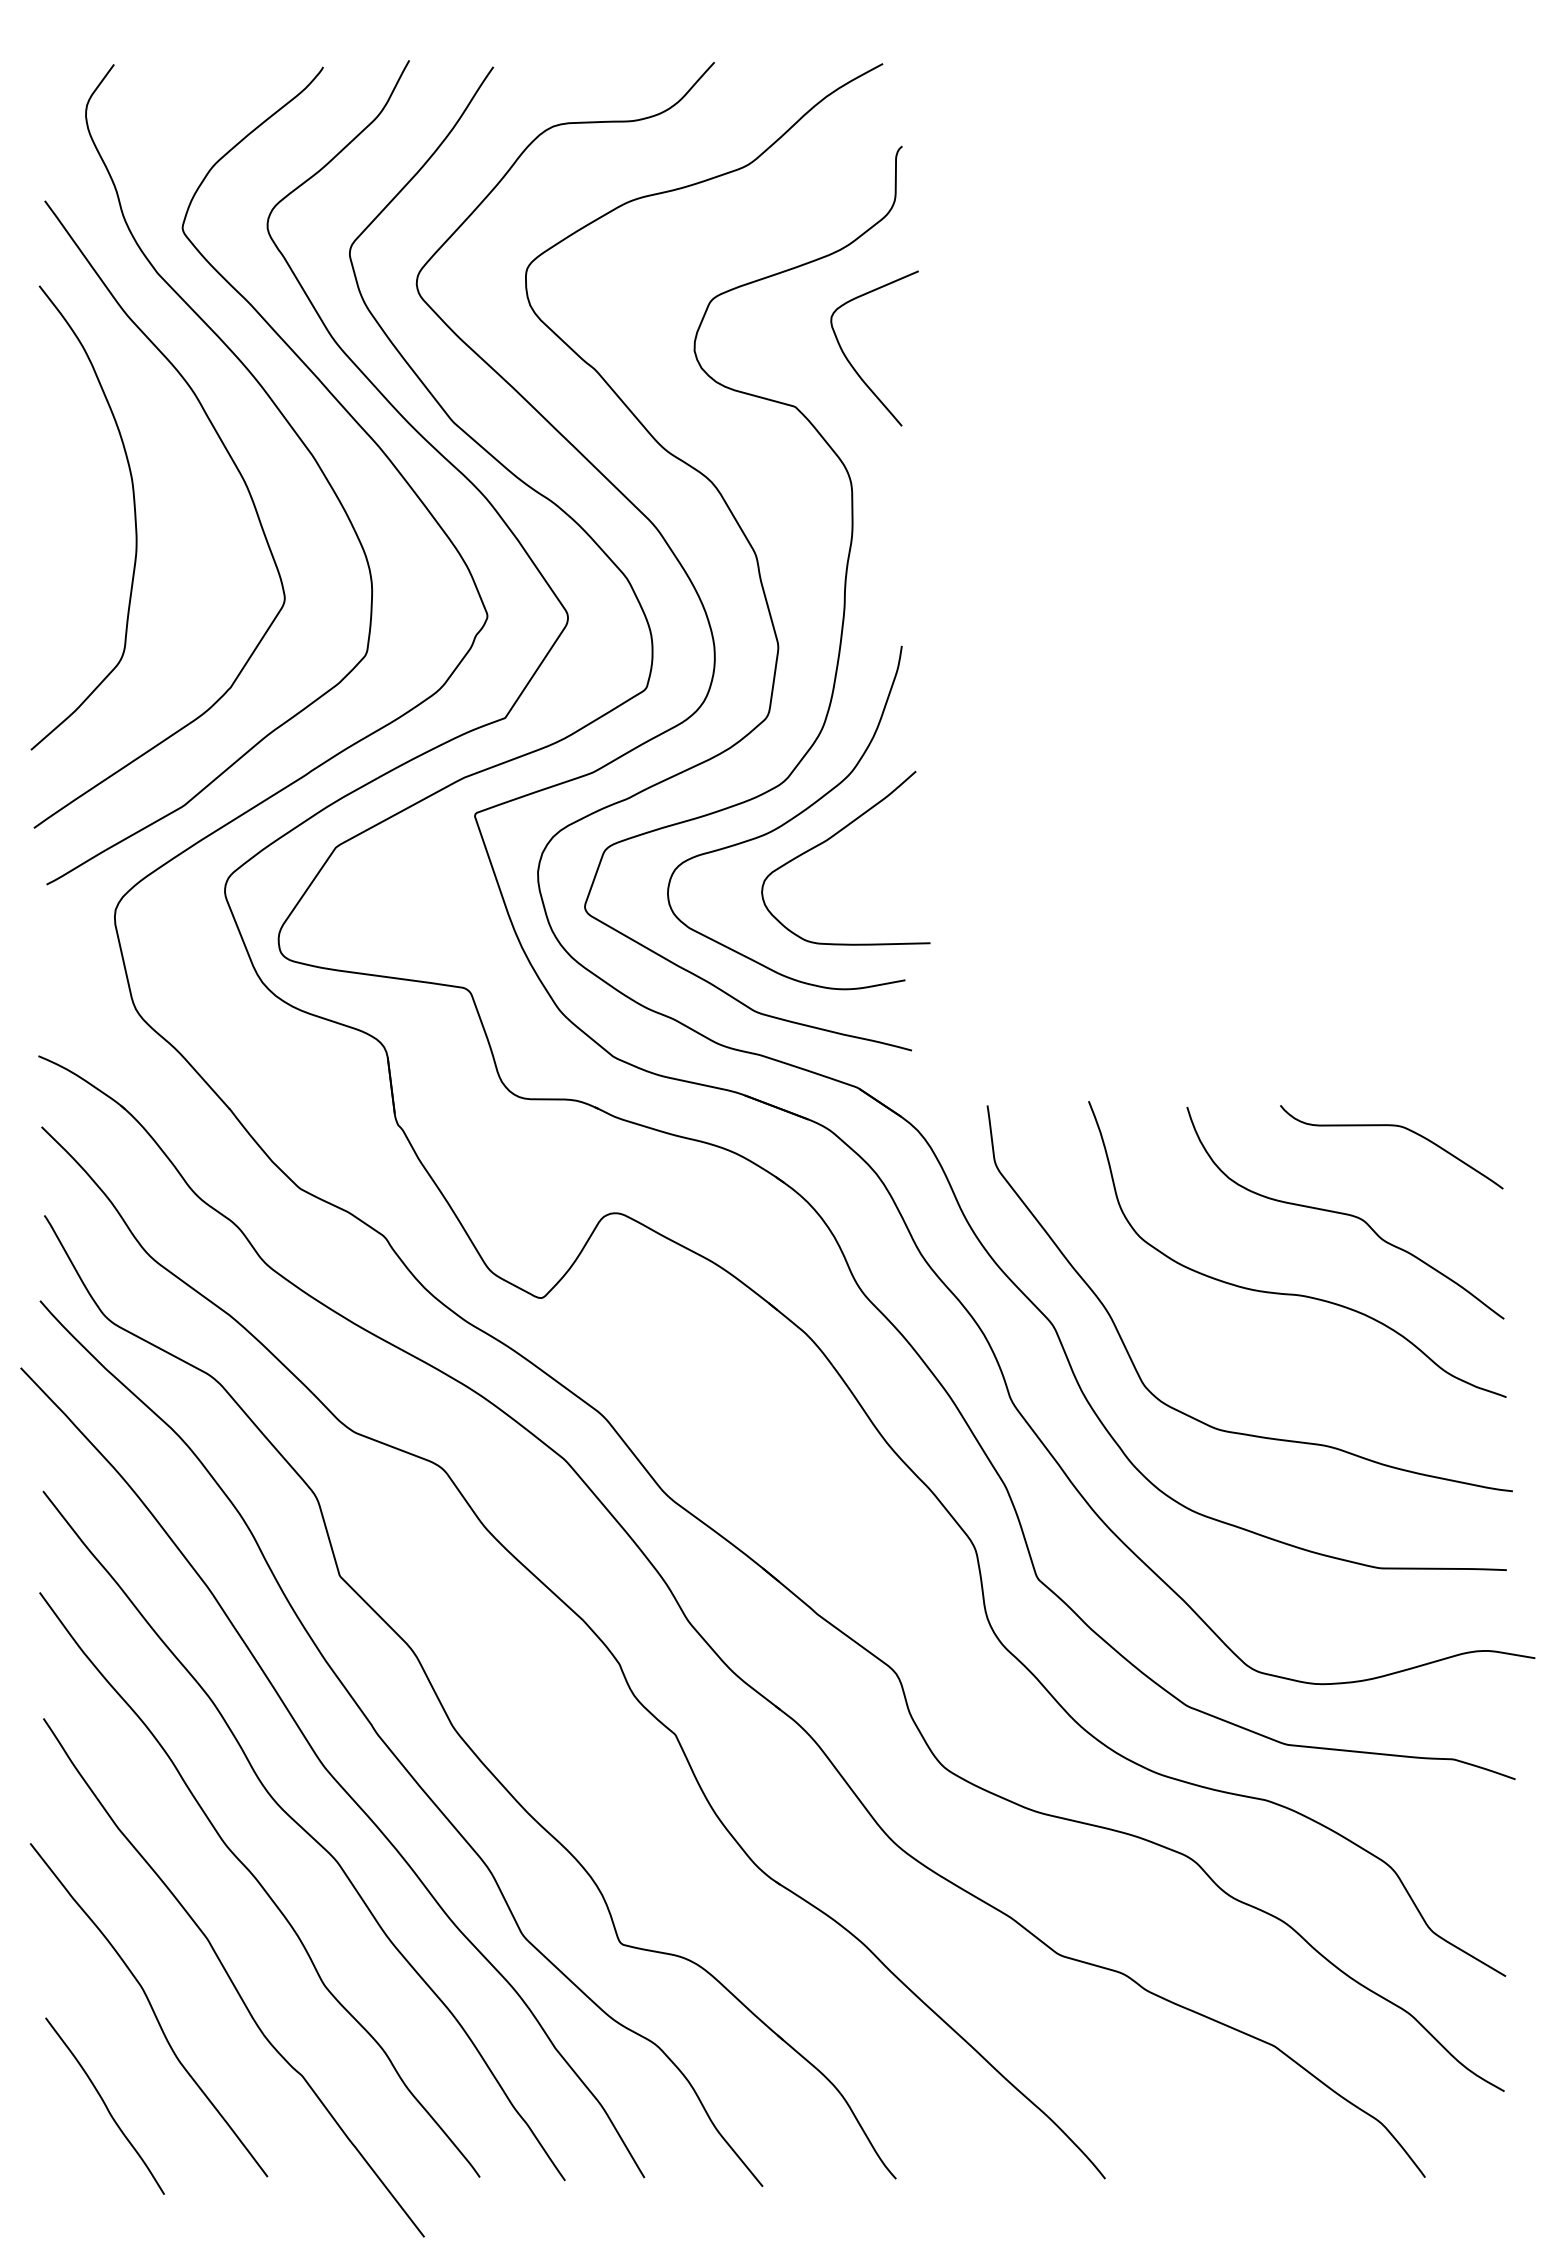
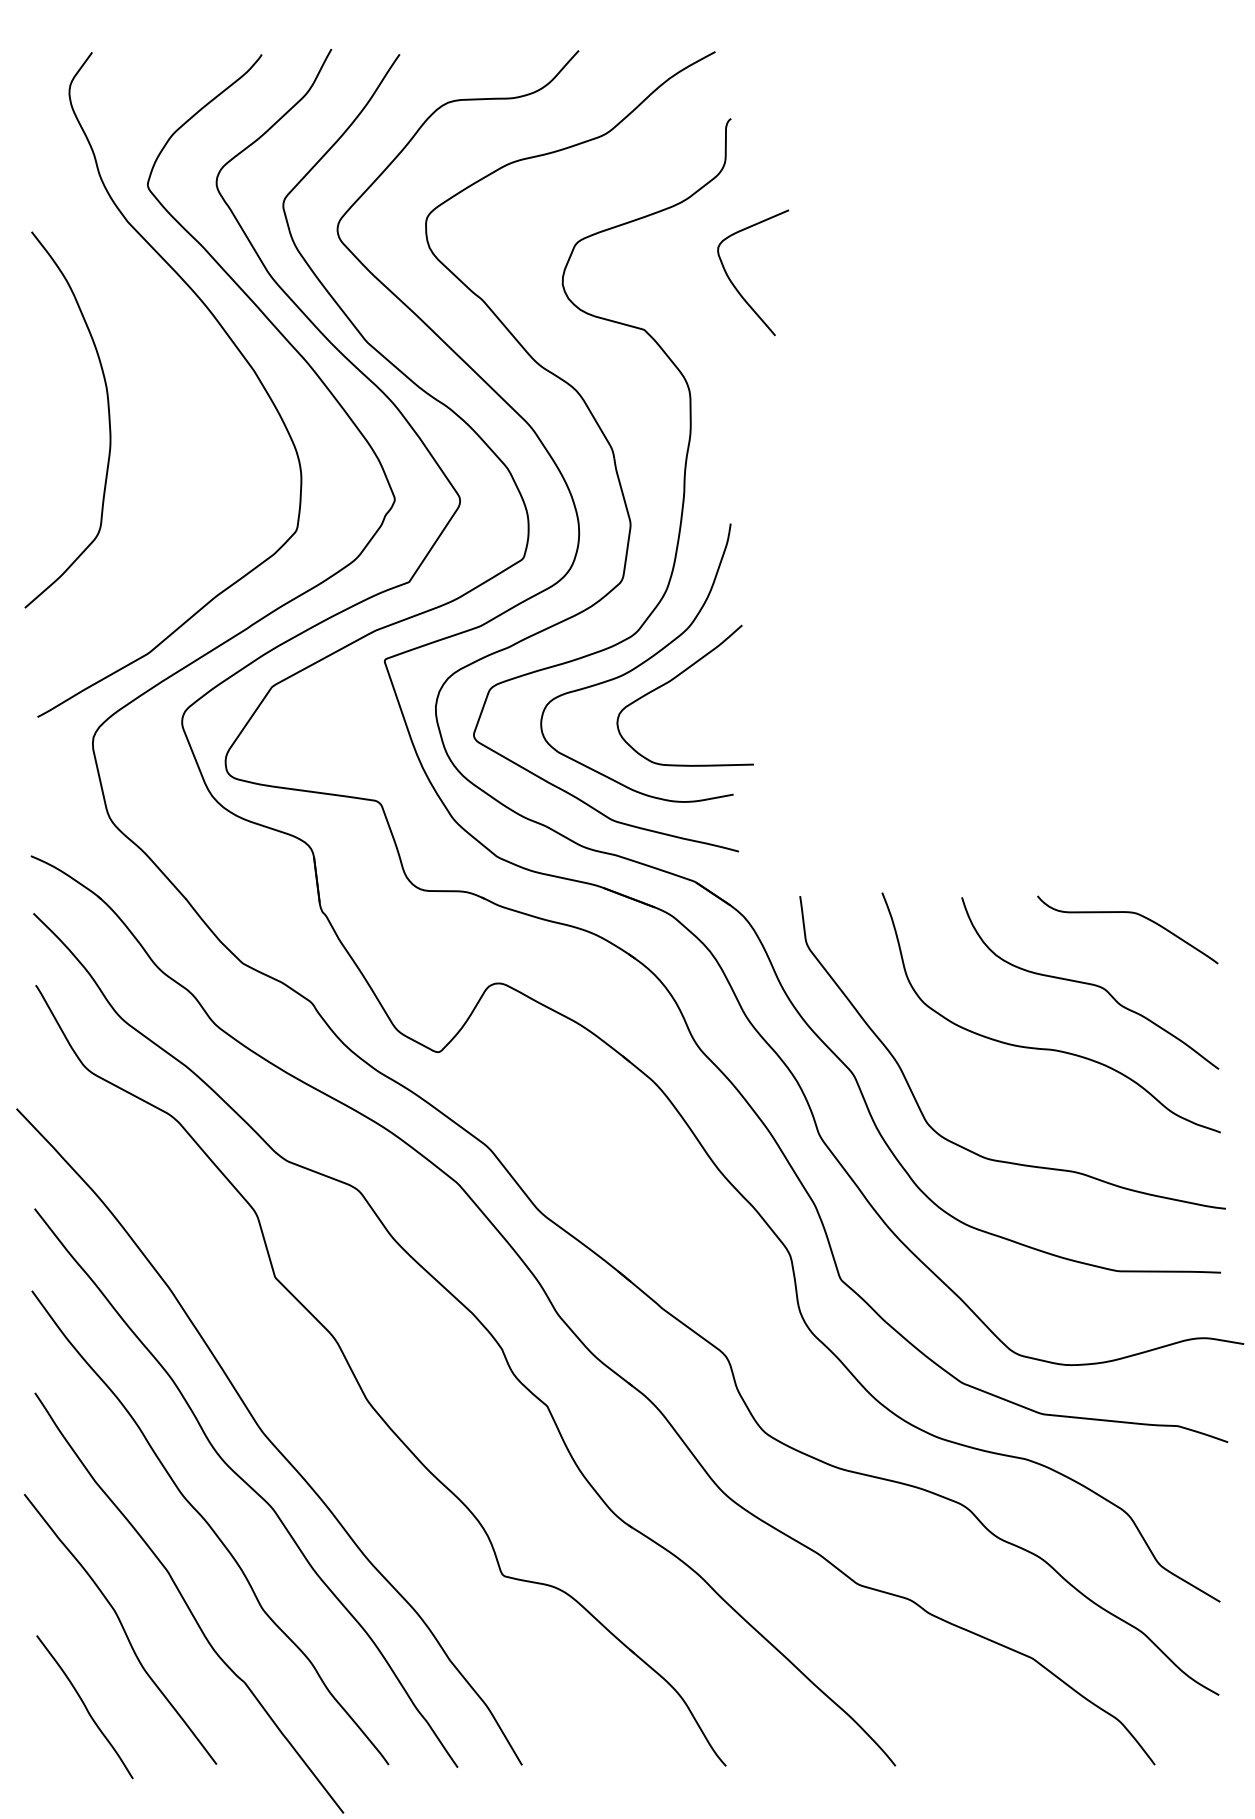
curve: (851, 363) -> (734, 285), moved
curve: (235, 467) -> (190, 379), removed
curve: (391, 1749) -> (317, 1418), removed

